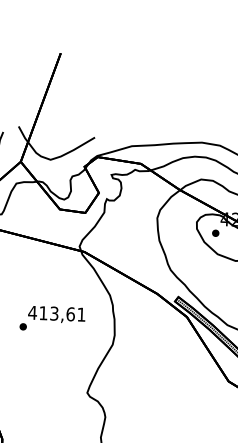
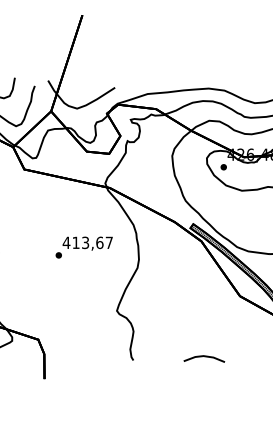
text: (80, 314) -> (108, 242), 413,61 -> 413,67

